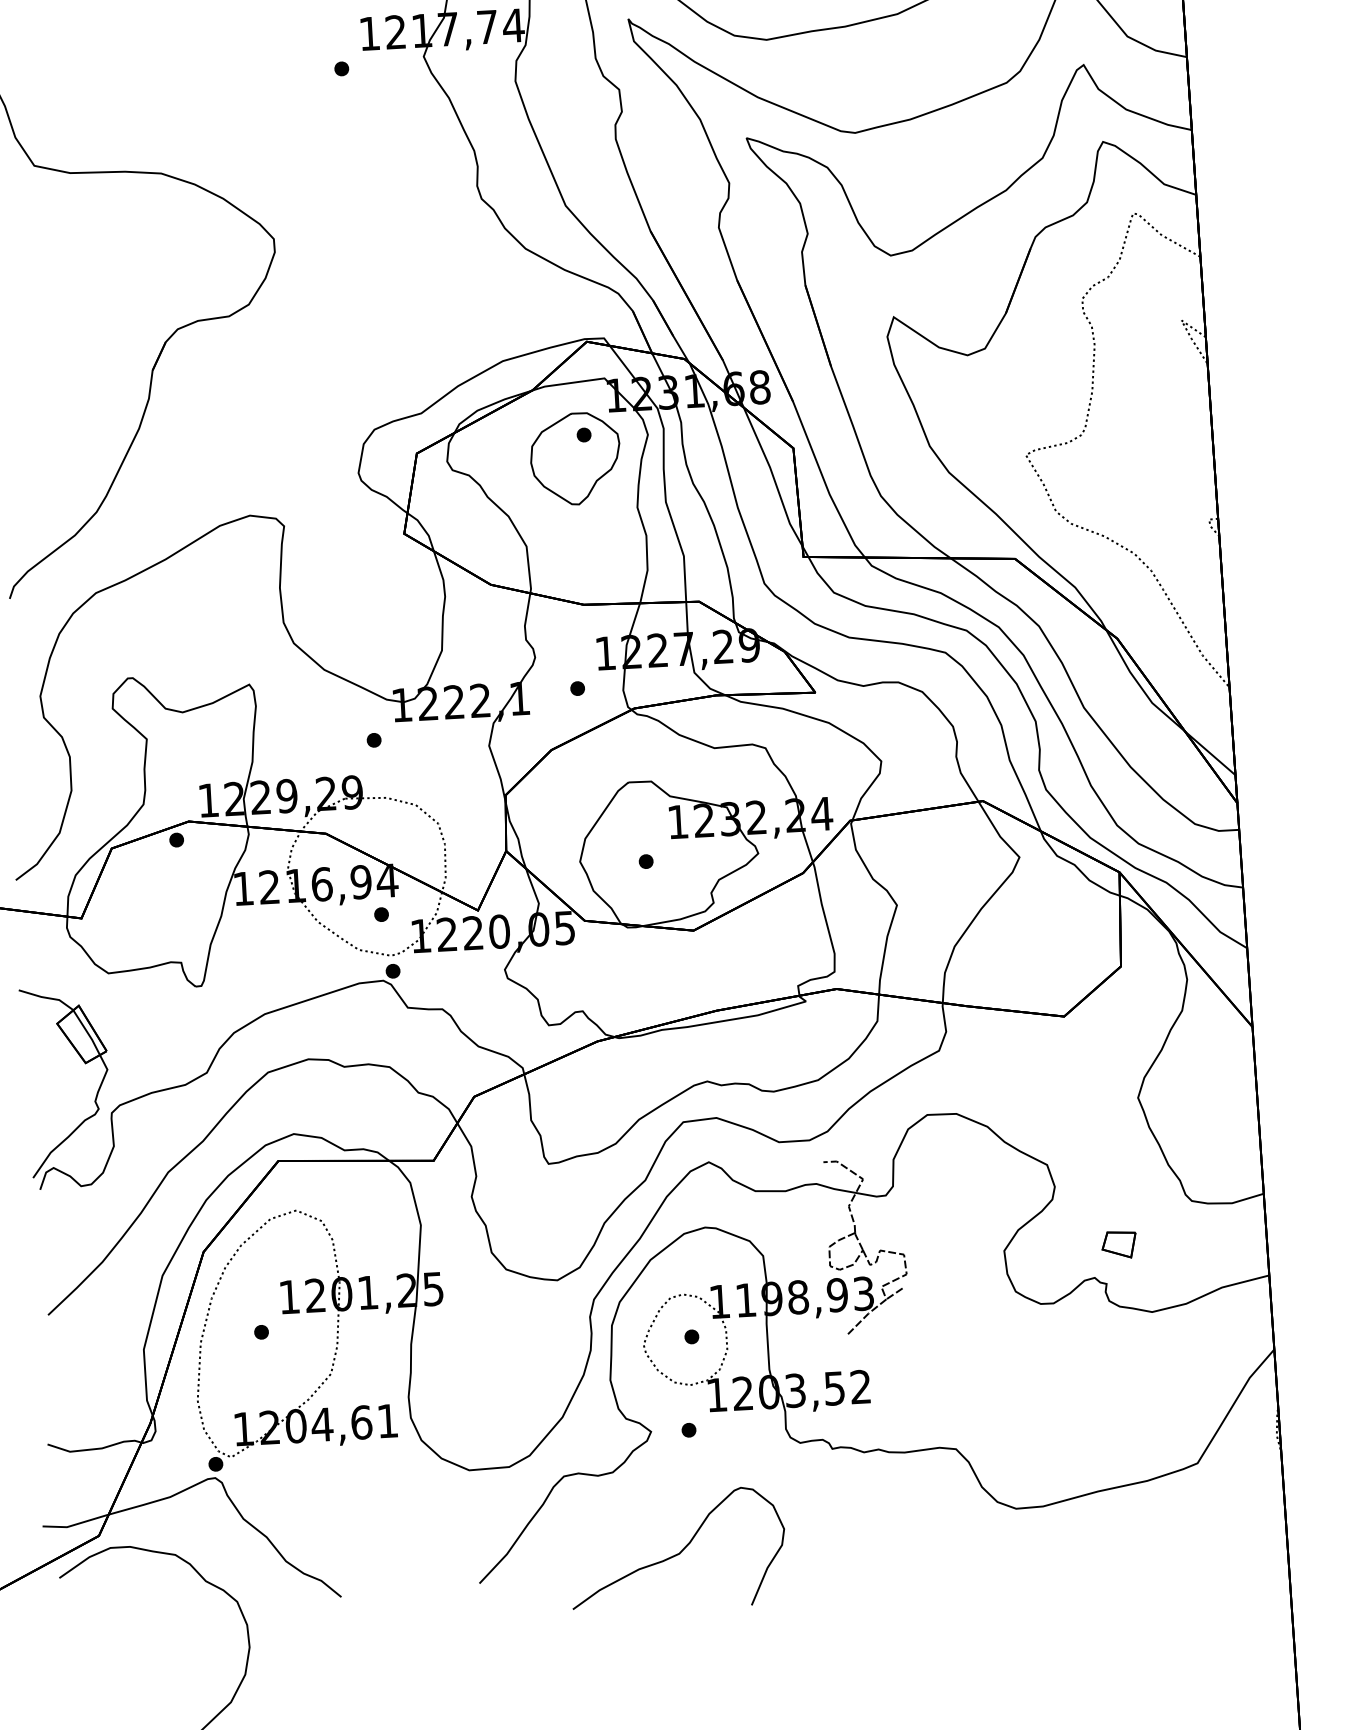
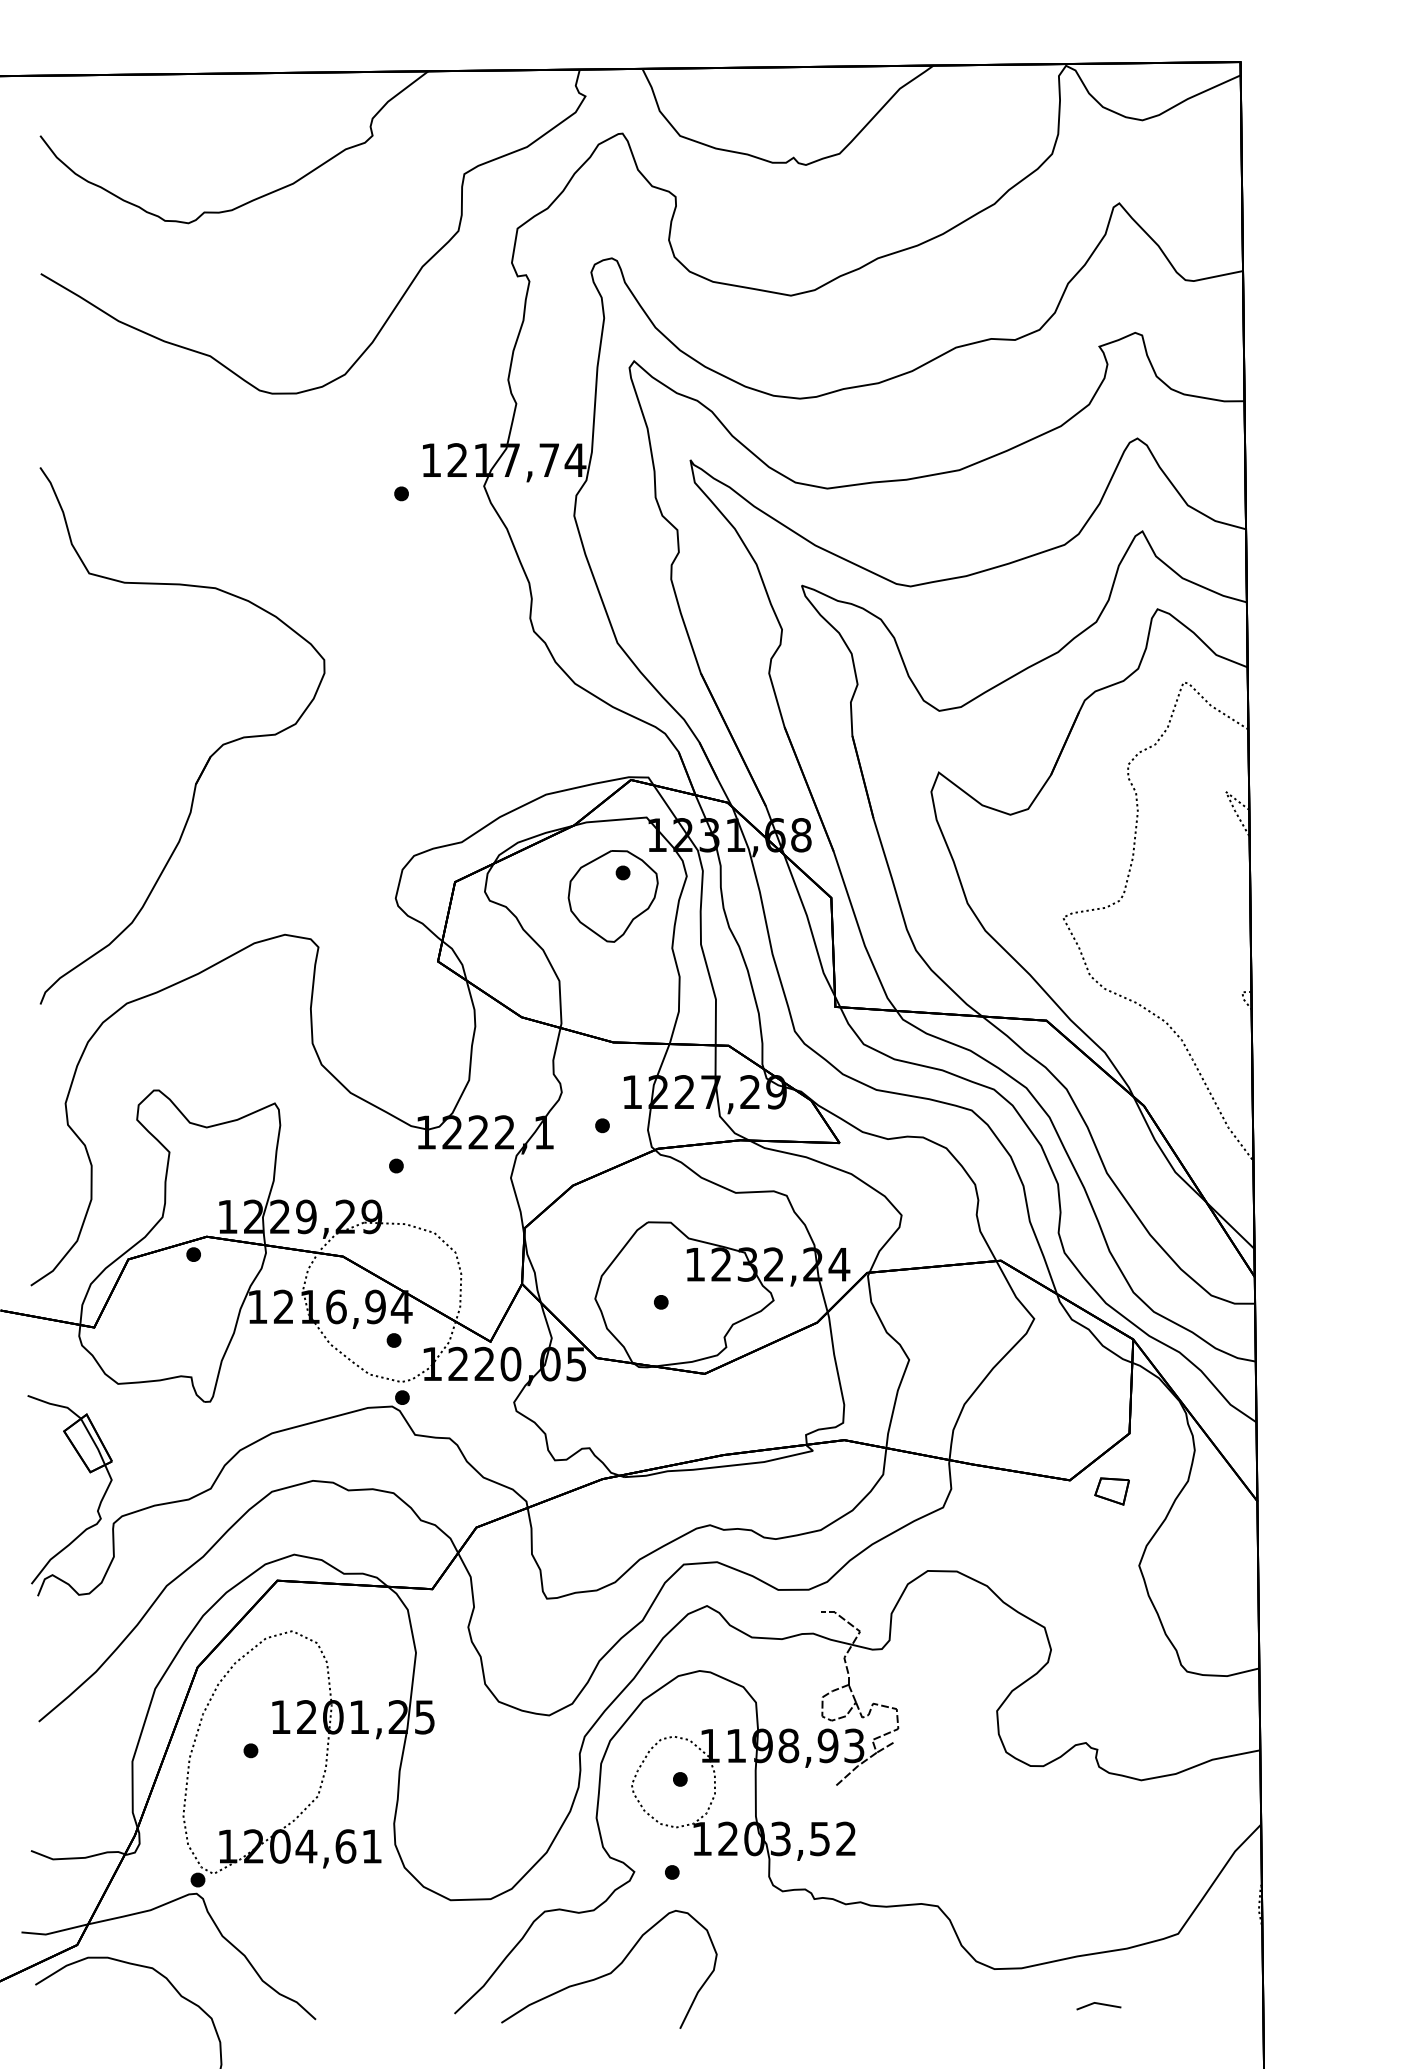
part: (1118, 1245) -> (1111, 1491), moved
line: (1121, 1538) -> (1098, 2004), added
curve: (680, 1551) -> (611, 1971), moved

